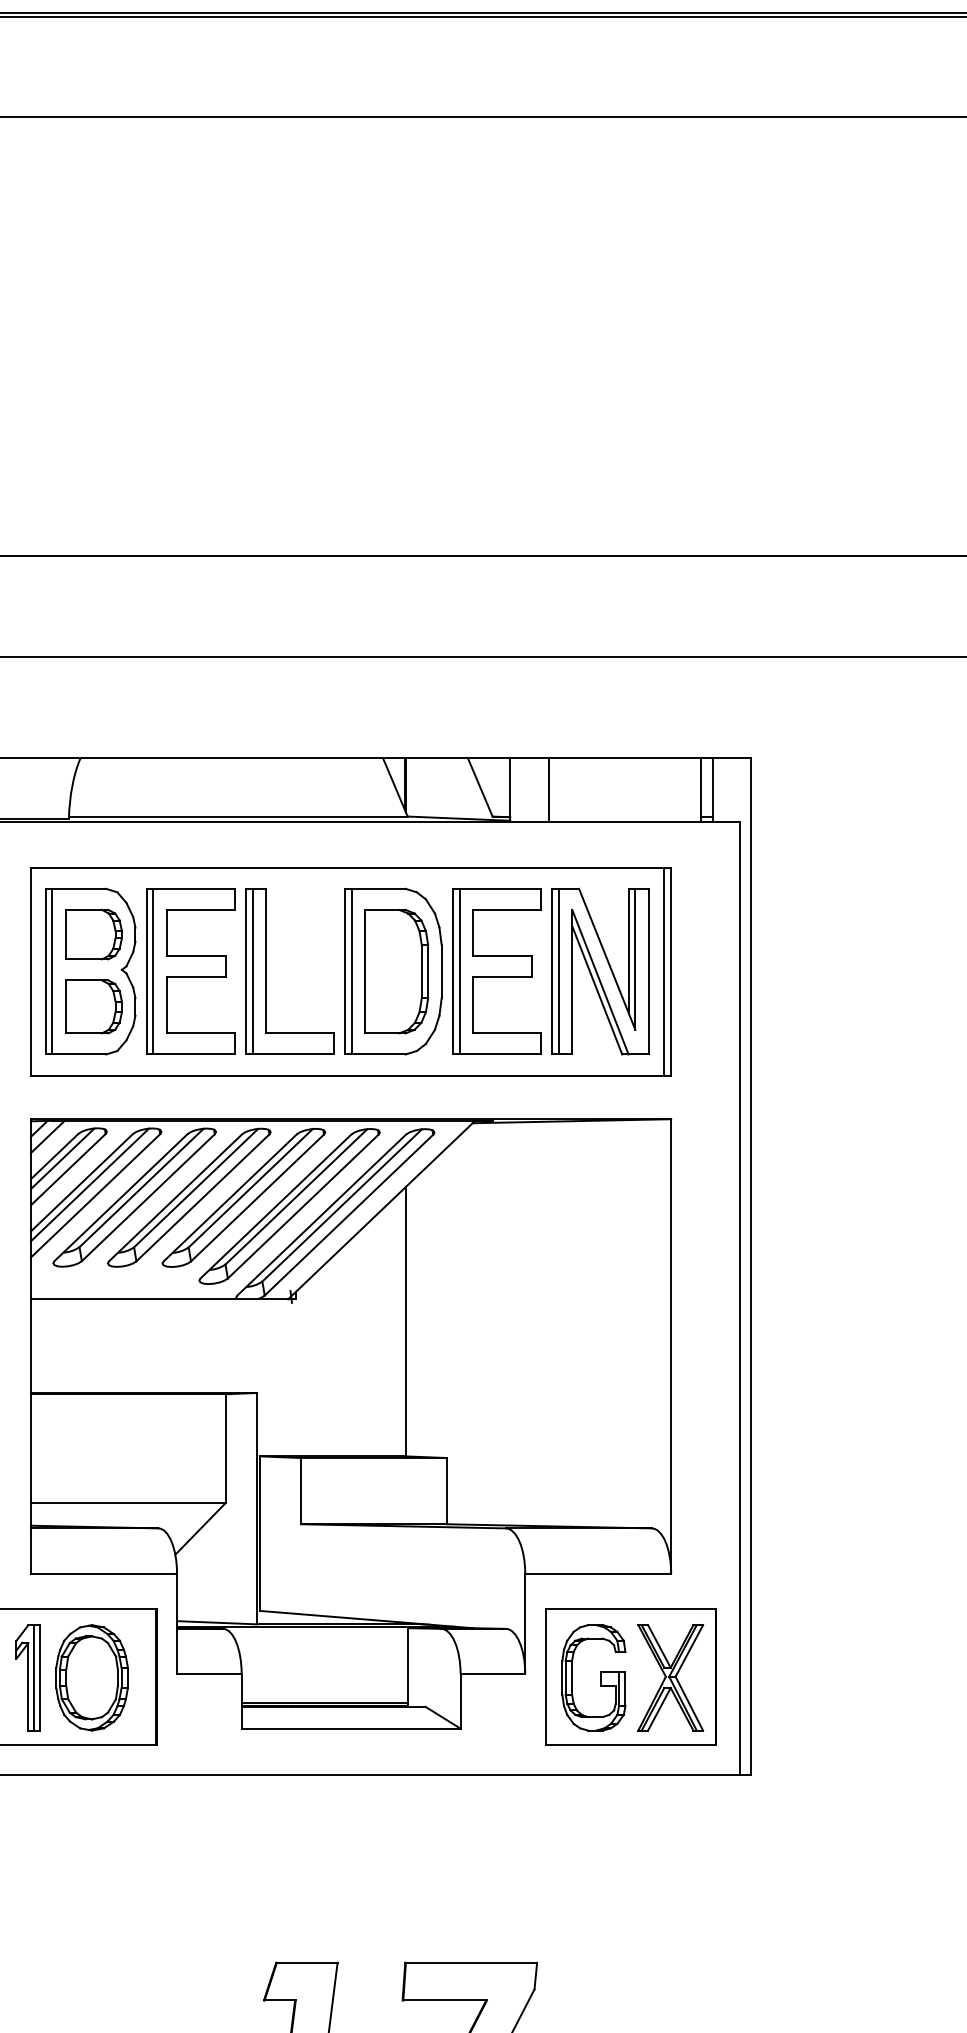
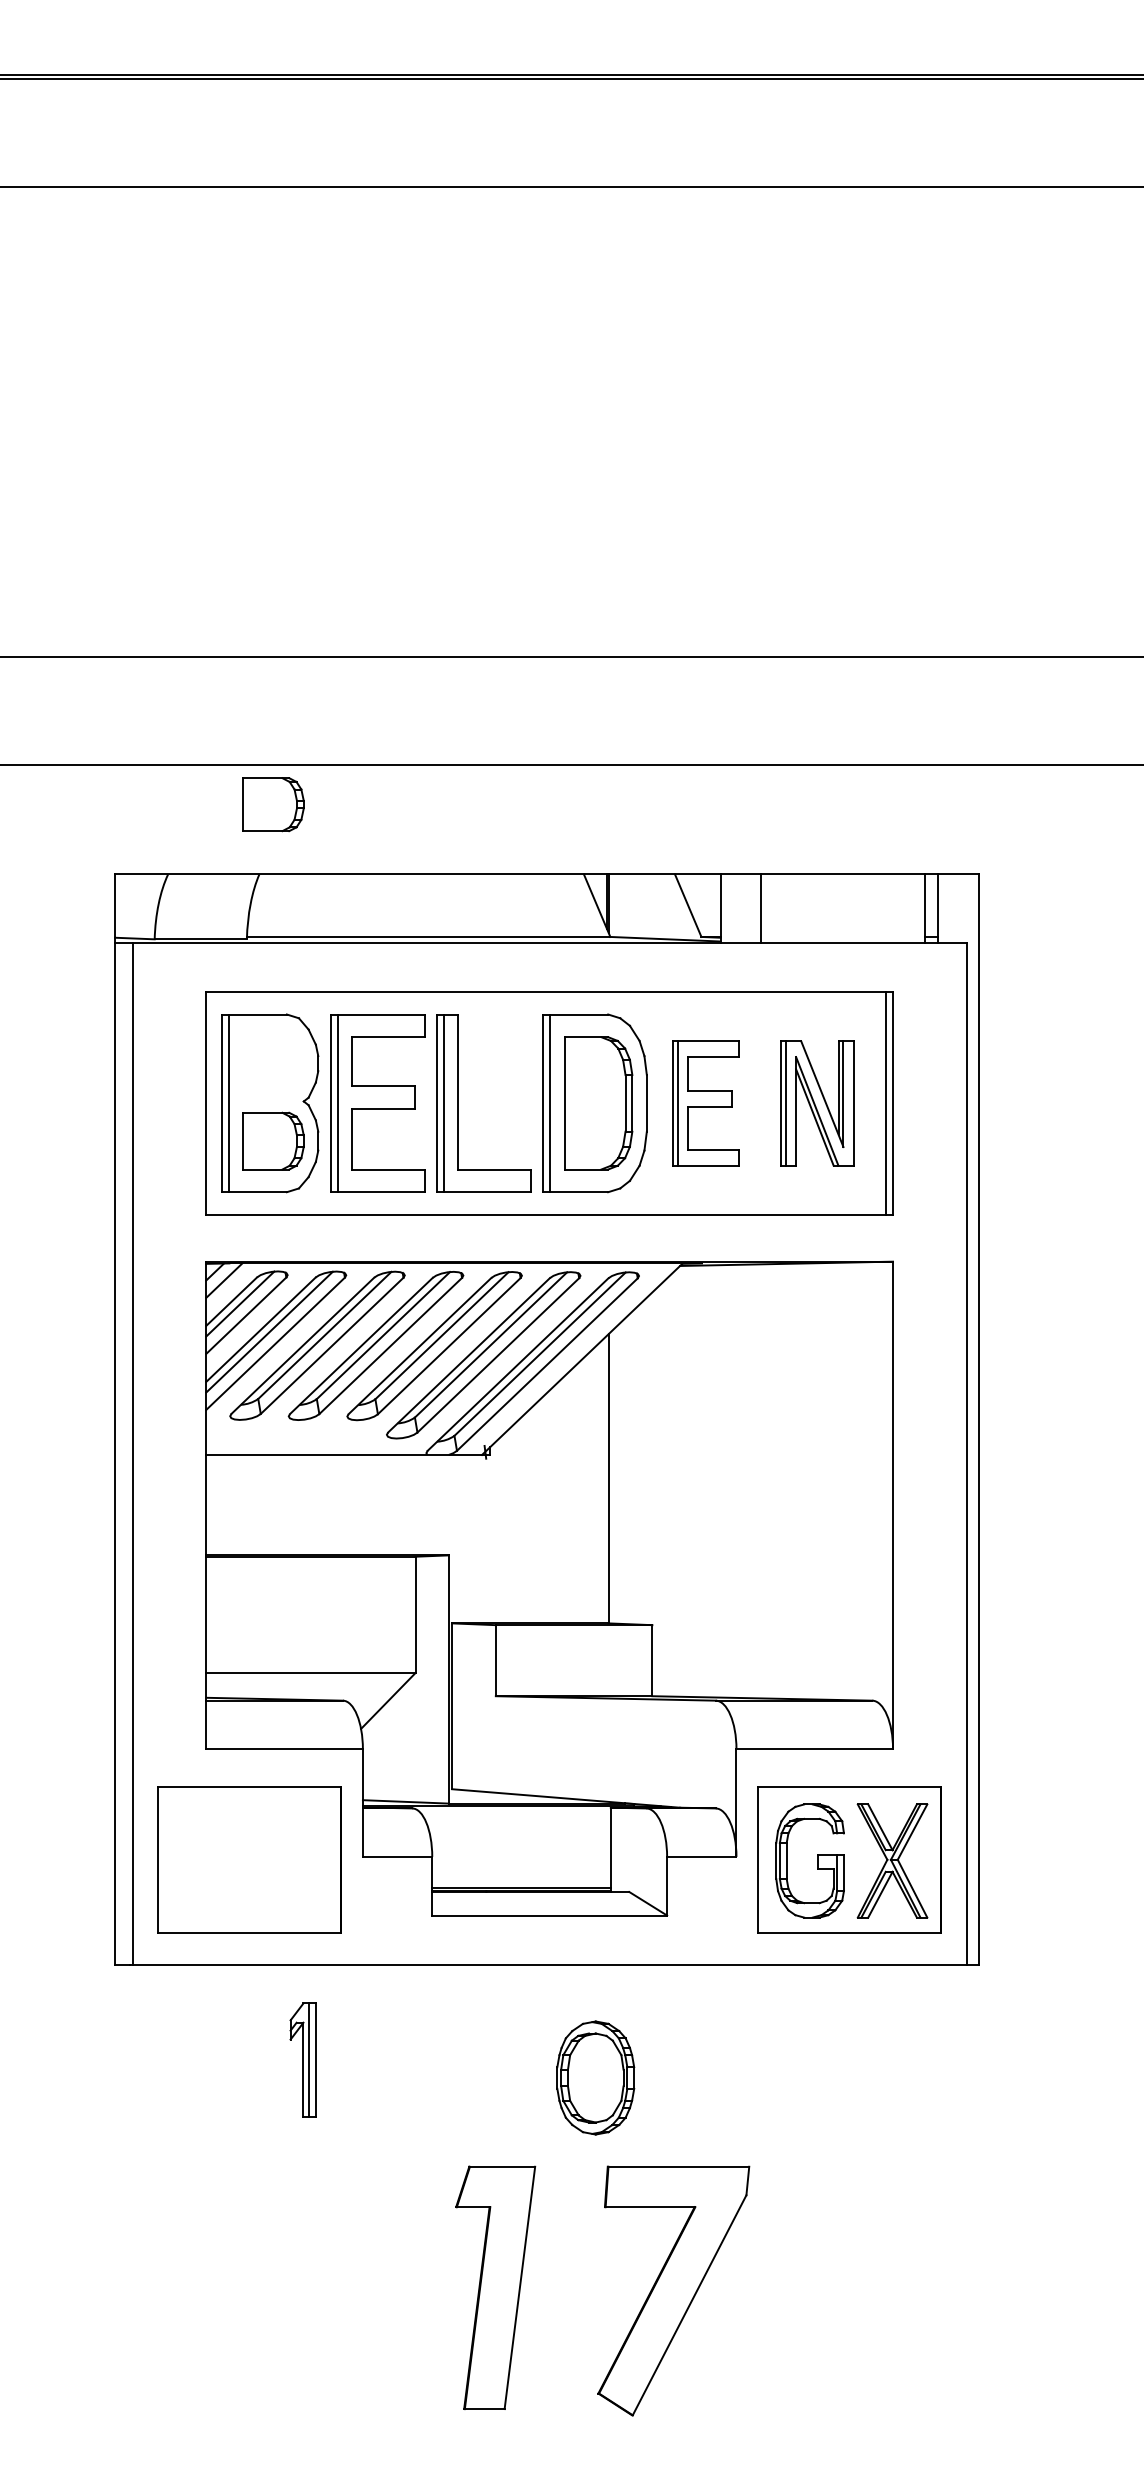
part: (93, 934) -> (273, 804), moved
part: (496, 971) -> (705, 1103), size x0.7
part: (600, 971) -> (817, 1103), size x0.7
part: (27, 1677) -> (302, 2059), moved
part: (91, 1677) -> (595, 2077), moved

